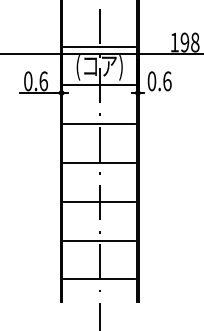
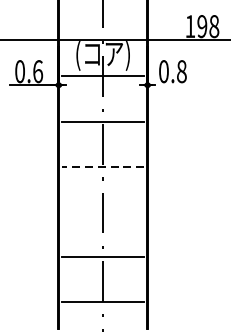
line: (99, 46) -> (102, 31), removed
text: (167, 81) -> (182, 71), 0.6 -> 0.8
line: (99, 162) -> (102, 166), solid -> dashed
line: (99, 201) -> (102, 211), removed

